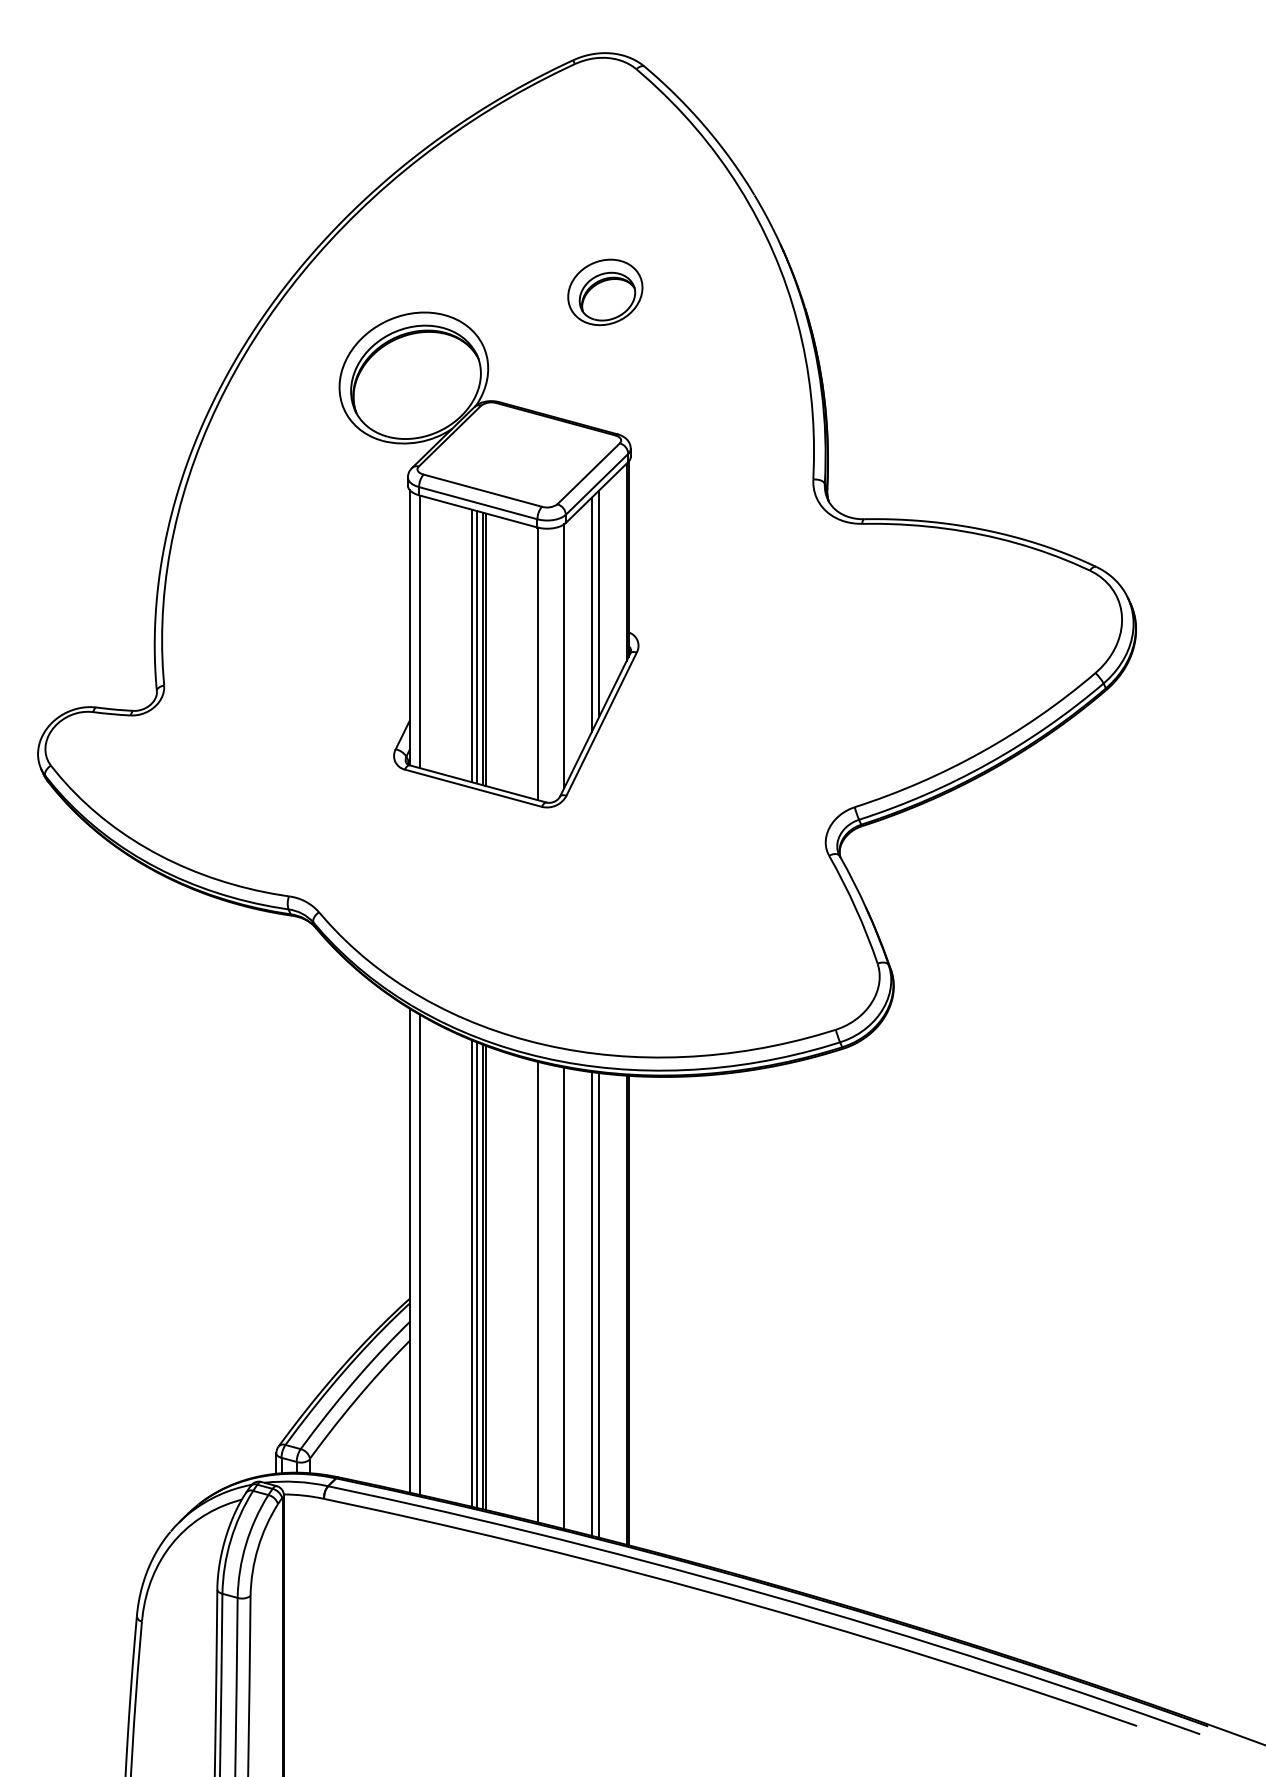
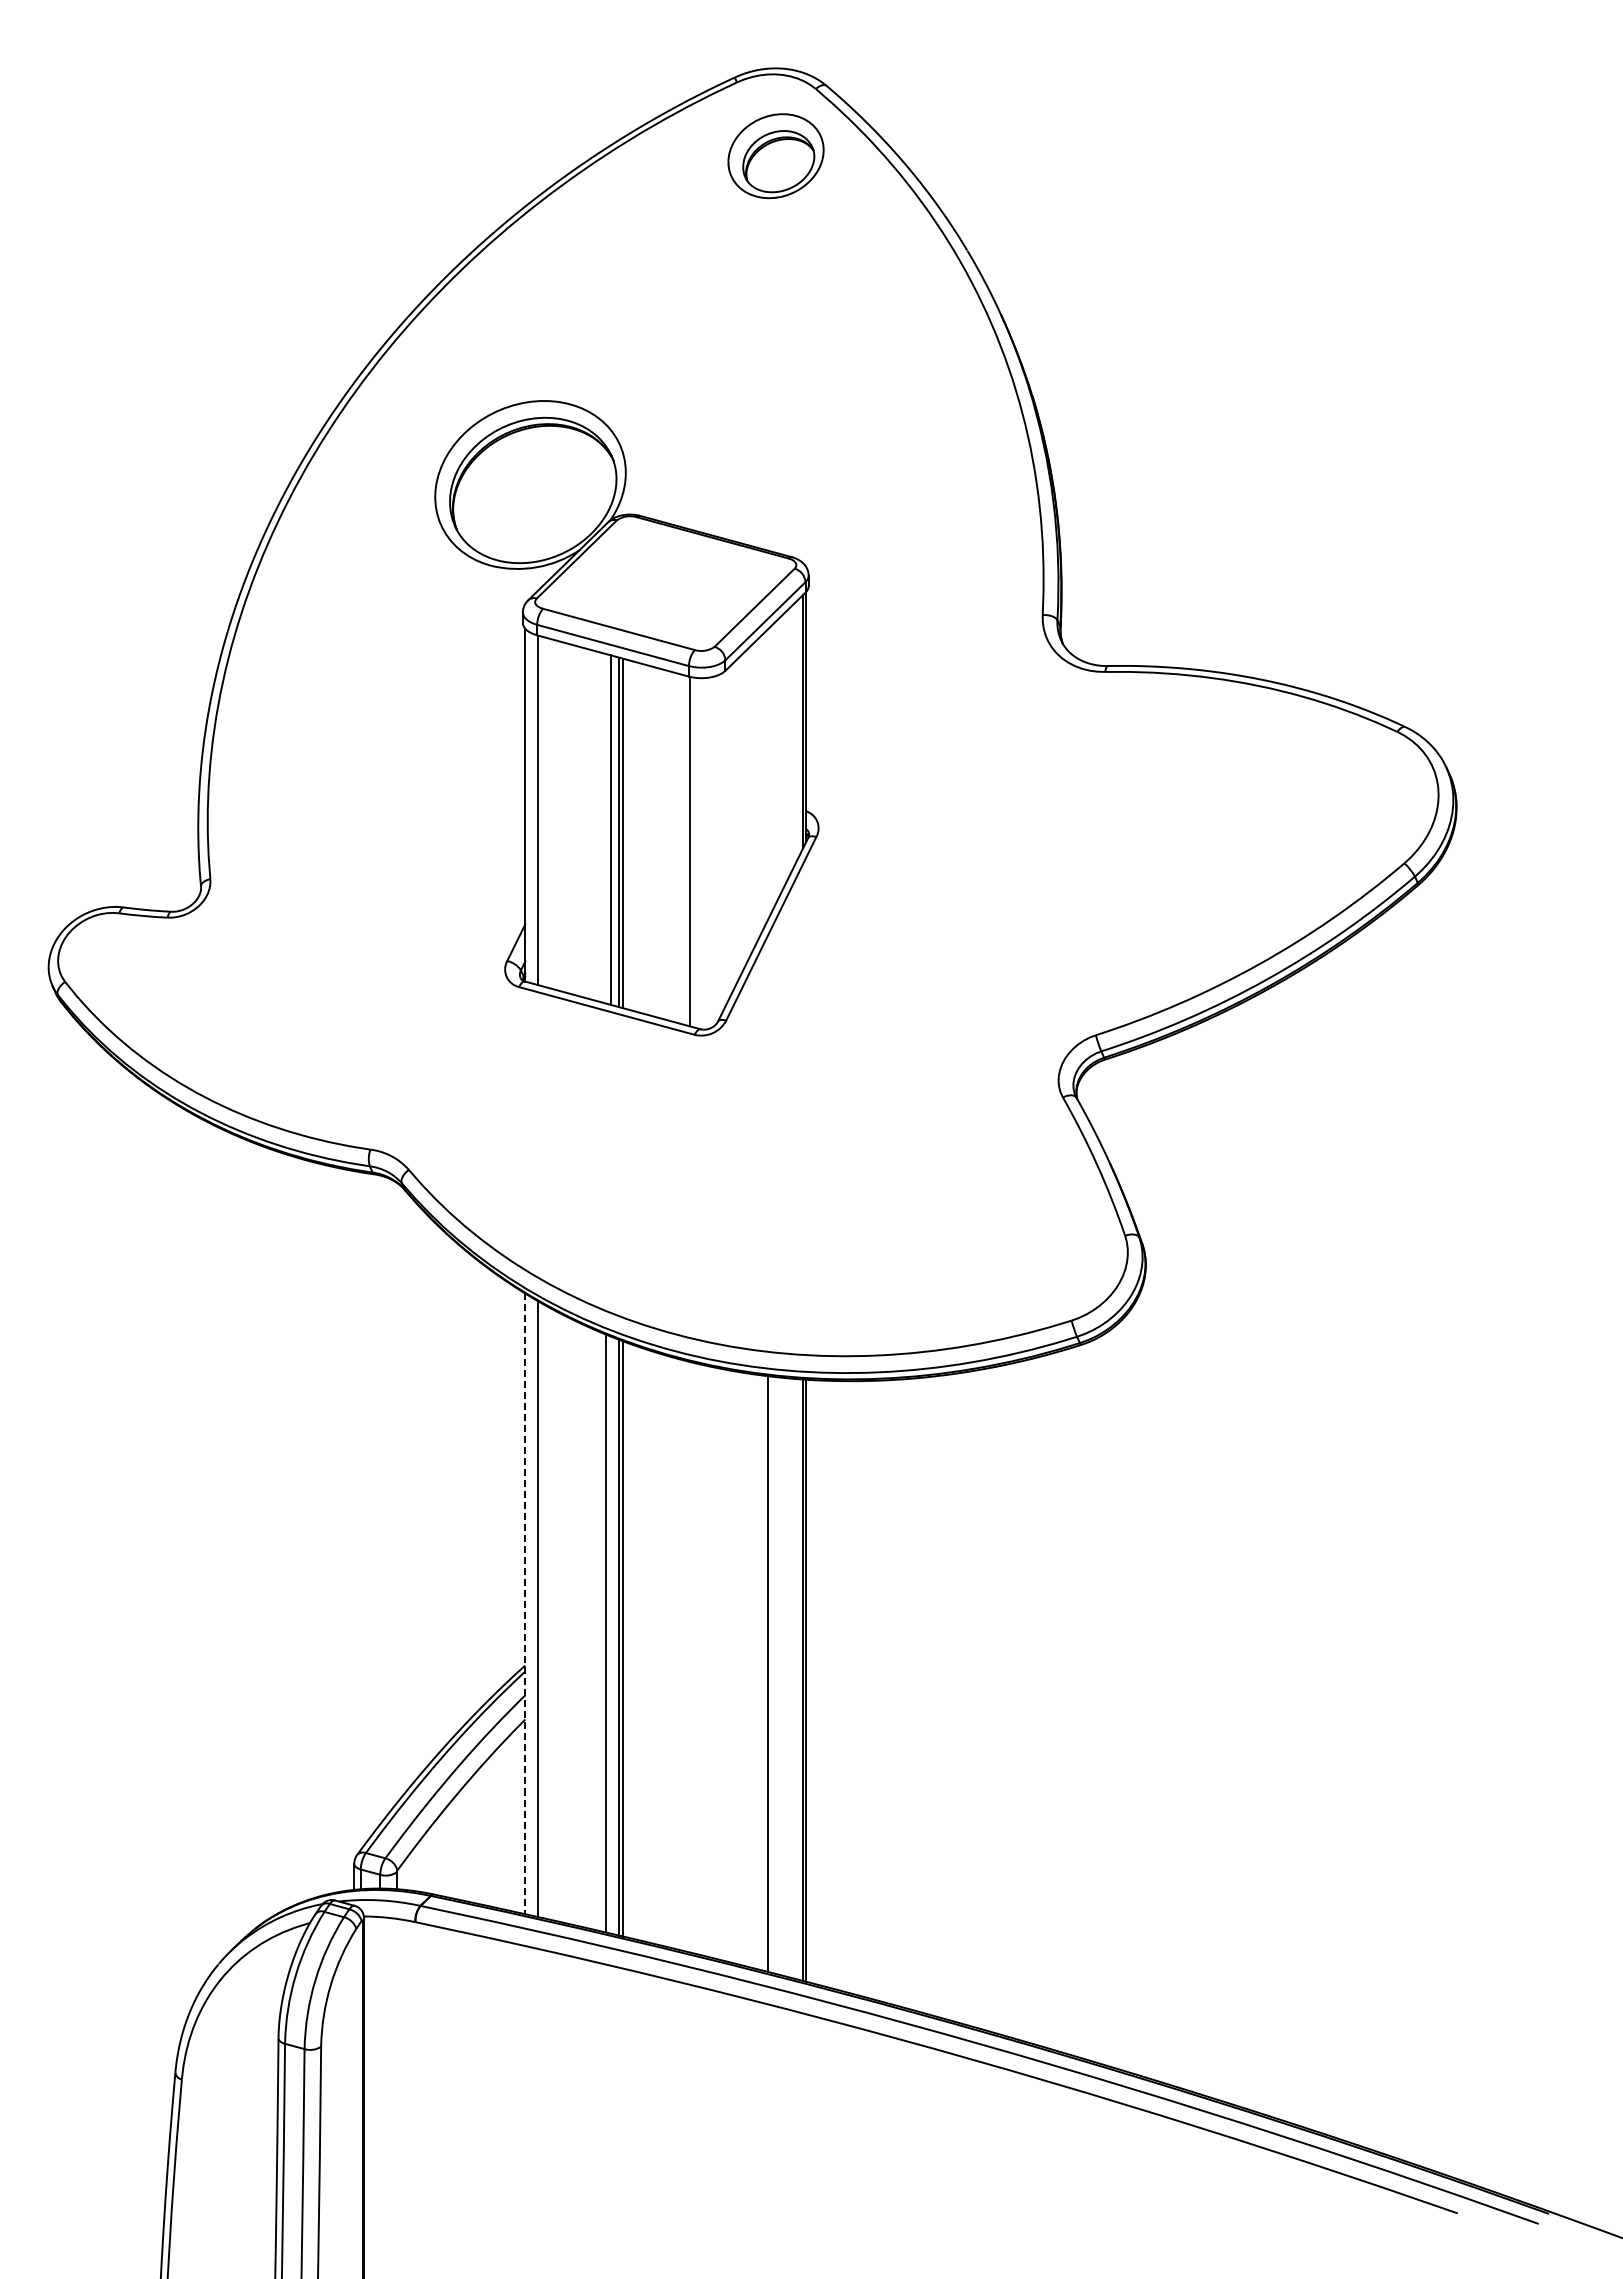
part: (604, 292) -> (775, 156), moved
line: (598, 603) -> (767, 774), removed
line: (591, 614) -> (758, 788), removed
line: (472, 645) -> (605, 828), removed
line: (564, 656) -> (723, 841), removed
line: (409, 1251) -> (525, 1604), solid -> dashed
line: (476, 1274) -> (610, 1634), removed
line: (538, 1291) -> (690, 1656), removed
line: (564, 1297) -> (723, 1664), removed
line: (591, 1303) -> (758, 1671), removed

